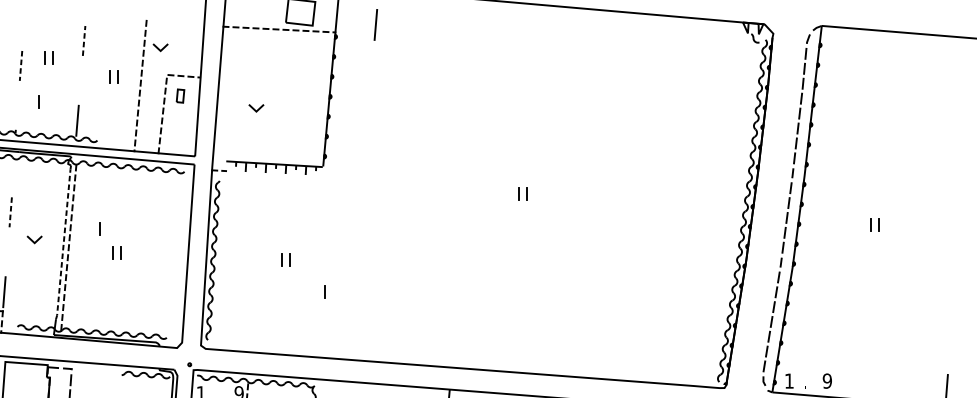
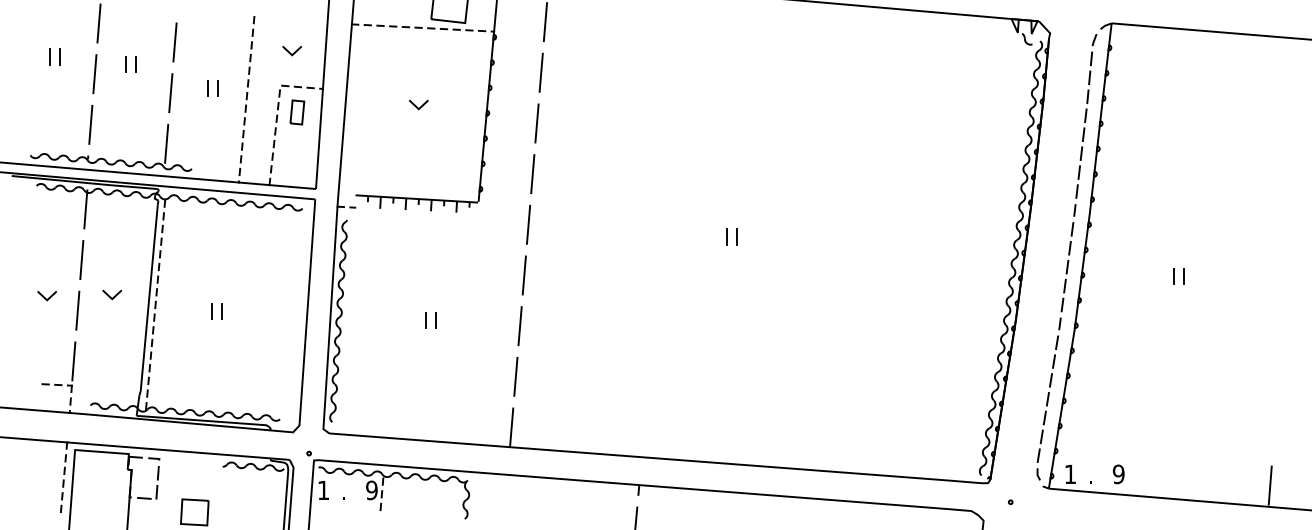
line: (23, 26) -> (98, 23), added
line: (84, 40) -> (175, 42), dashed -> solid
line: (159, 48) -> (290, 52), moved
line: (371, 64) -> (540, 72), added
line: (20, 66) -> (94, 74), dashed -> solid
line: (80, 81) -> (170, 93), added
part: (180, 96) -> (297, 112), size x1.43
line: (38, 102) -> (117, 120), removed
line: (368, 104) -> (536, 123), added
line: (17, 105) -> (90, 124), added
line: (254, 108) -> (416, 105), moved
line: (365, 144) -> (532, 174), added
line: (13, 172) -> (85, 209), added
line: (362, 184) -> (528, 224), added
line: (10, 212) -> (81, 260), dashed -> solid
line: (358, 224) -> (523, 275), added
line: (99, 229) -> (194, 281), removed
line: (63, 244) -> (148, 301), dashed -> solid
line: (7, 252) -> (77, 310), added
line: (355, 264) -> (519, 326), added
line: (324, 292) -> (480, 361), removed
line: (352, 304) -> (515, 376), added
line: (349, 344) -> (511, 427), added

